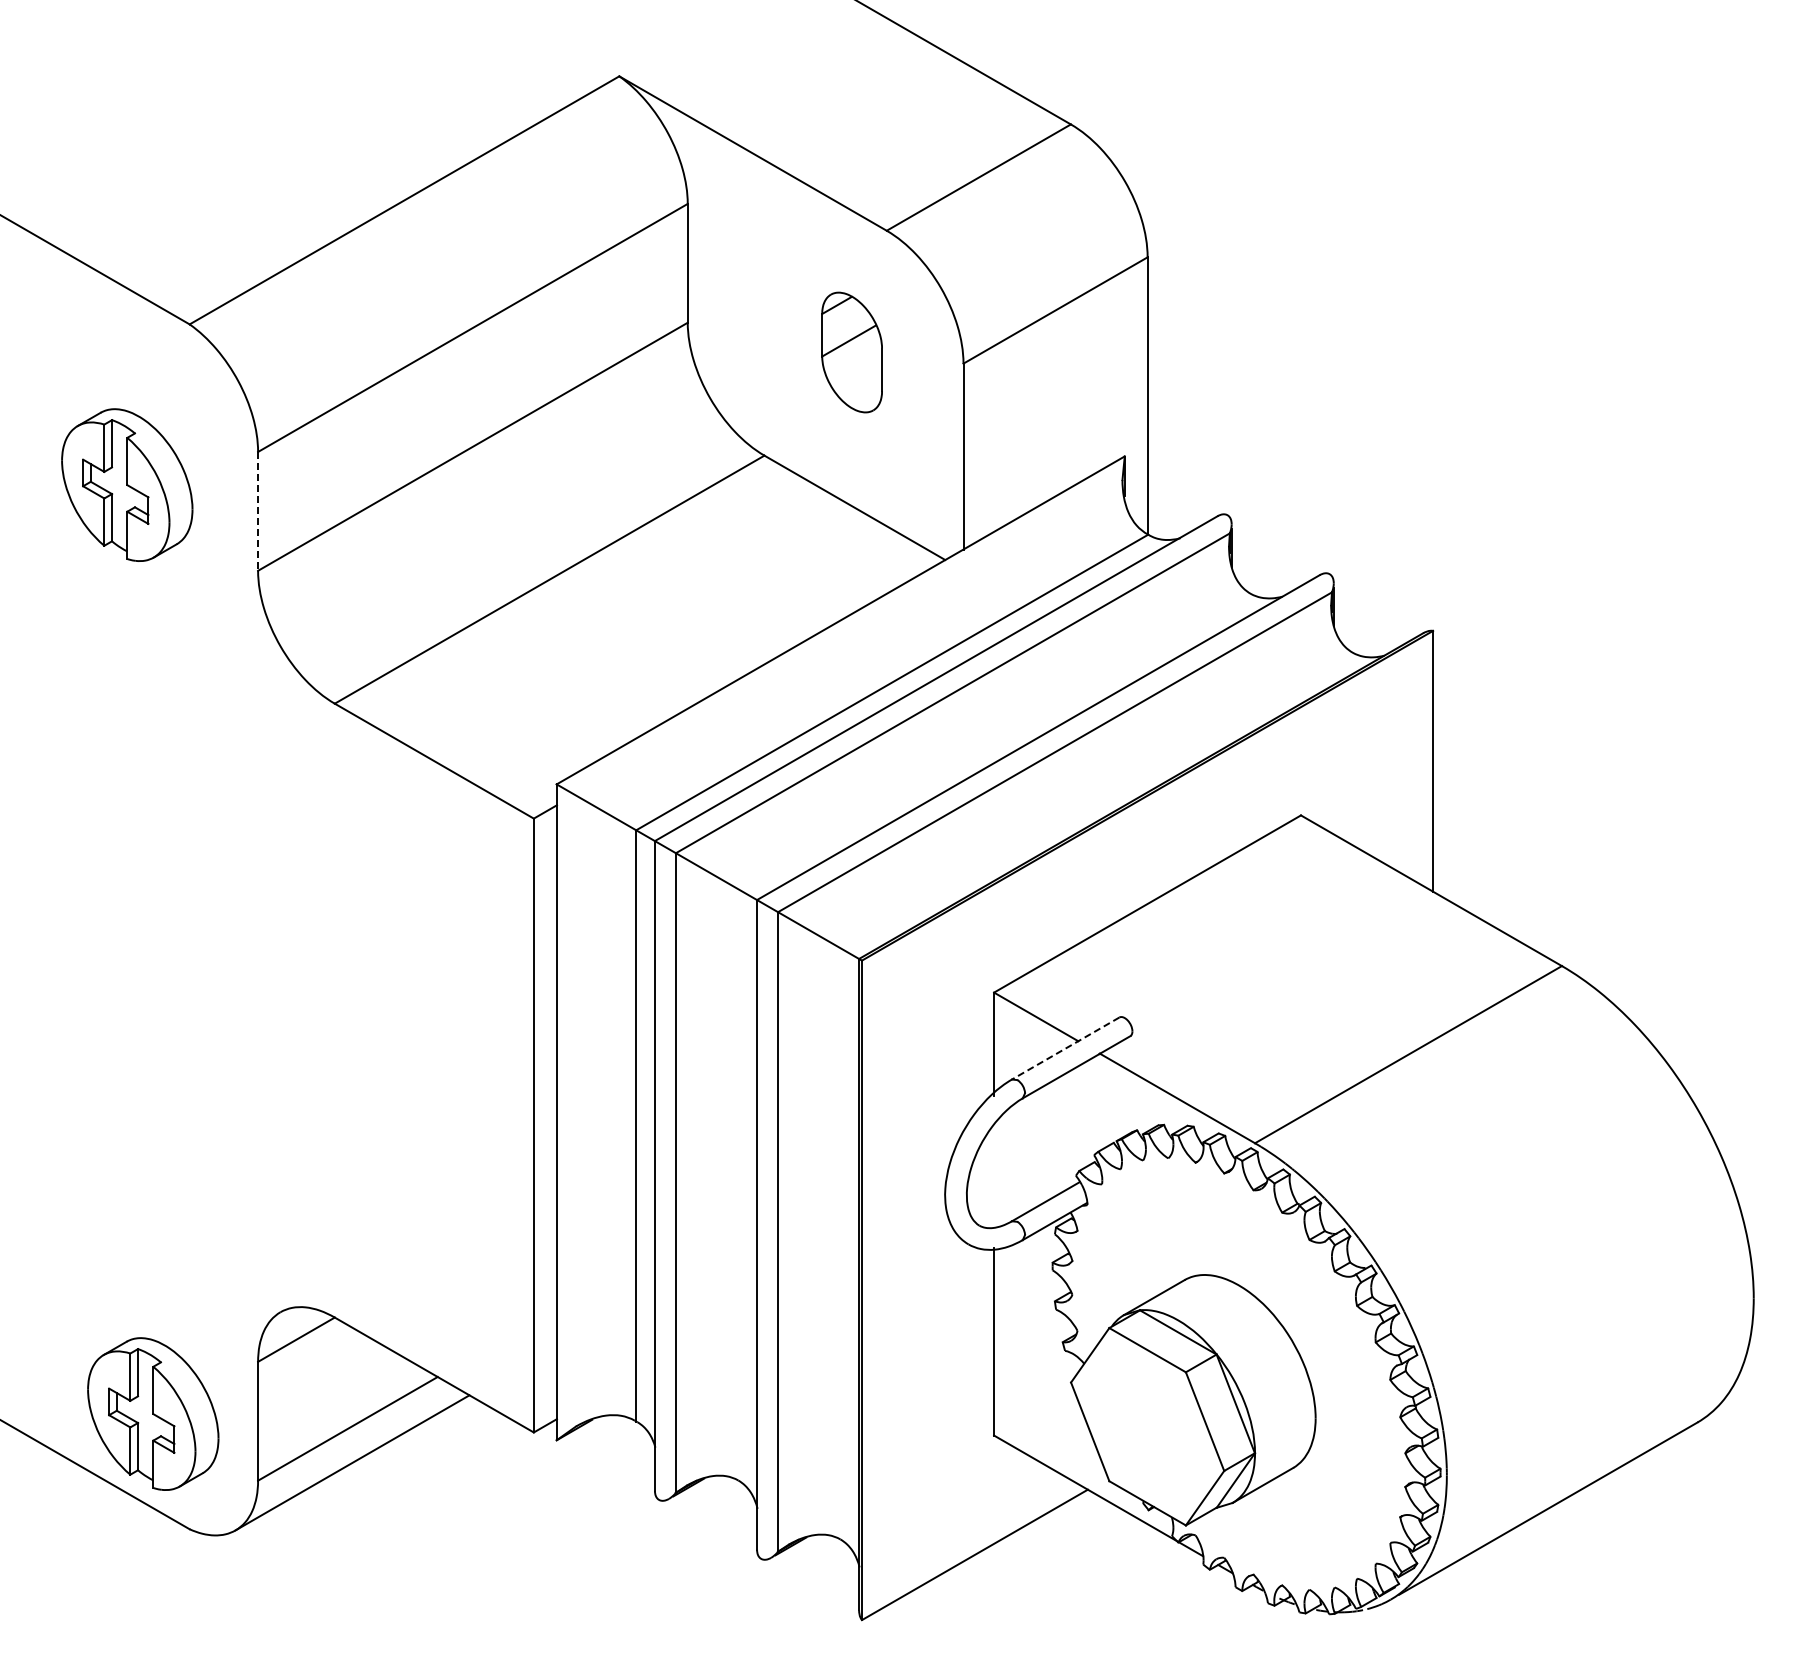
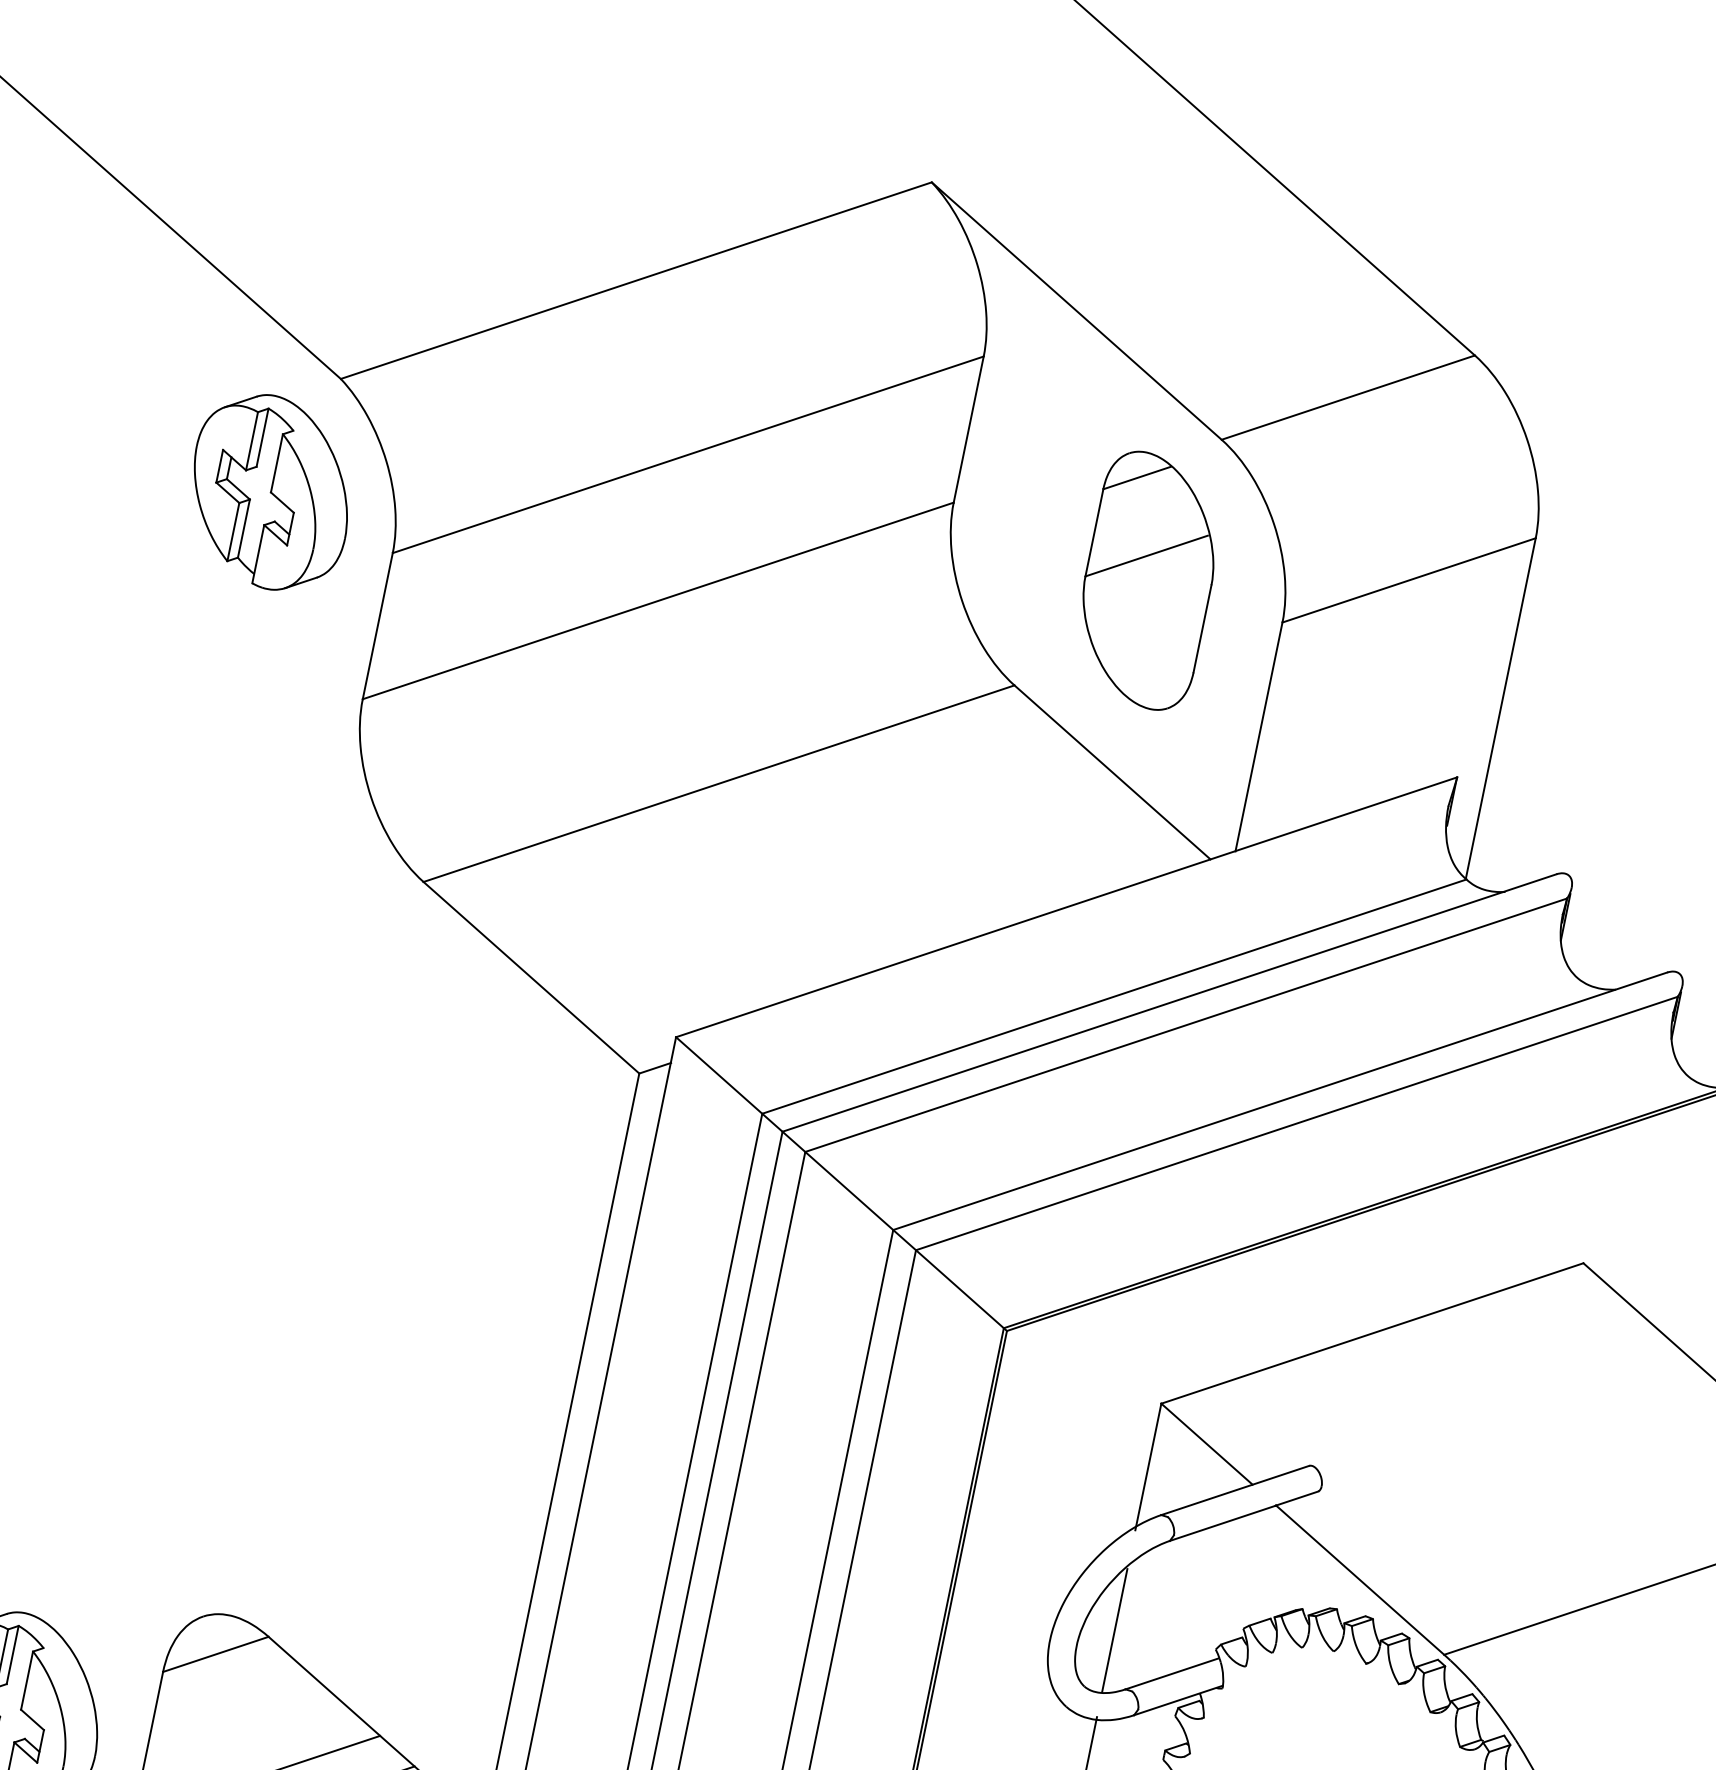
part: (851, 352) -> (1147, 580), size x1.67
part: (127, 484) -> (271, 491), moved
line: (258, 511) -> (378, 626), dashed -> solid
line: (1065, 1048) -> (1235, 1490), dashed -> solid
line: (994, 1176) -> (1115, 1629), added

